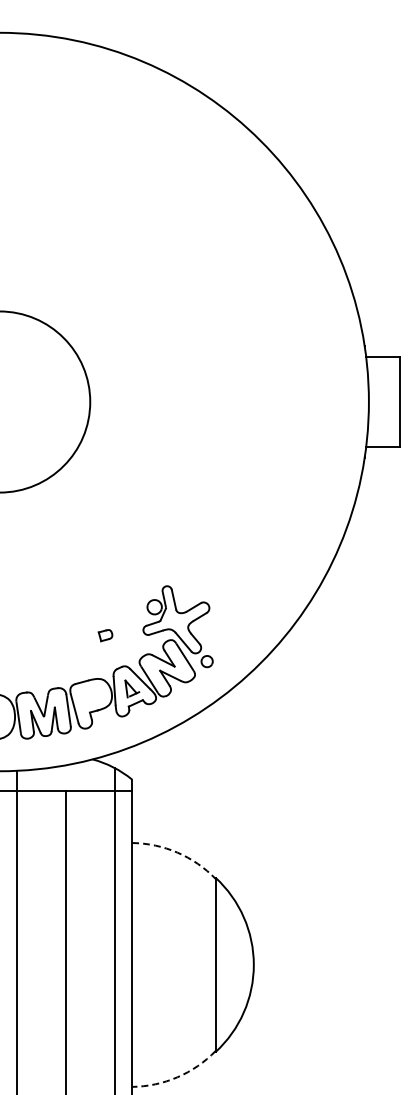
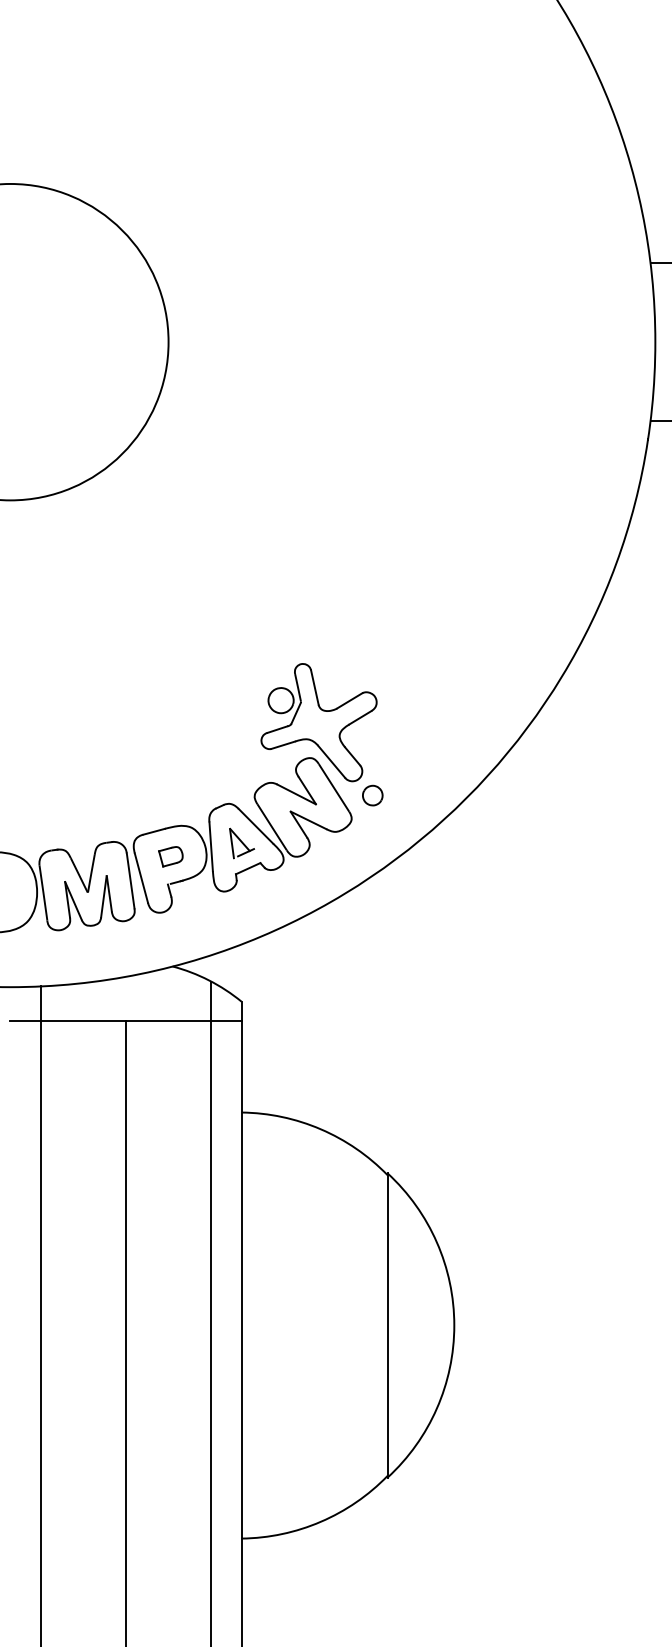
part: (105, 635) -> (170, 856), moved
arc: (177, 852) -> (320, 1129), dashed -> solid
arc: (177, 1077) -> (320, 1522), dashed -> solid

